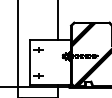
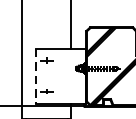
line: (29, 62) -> (35, 75), solid -> dashed

